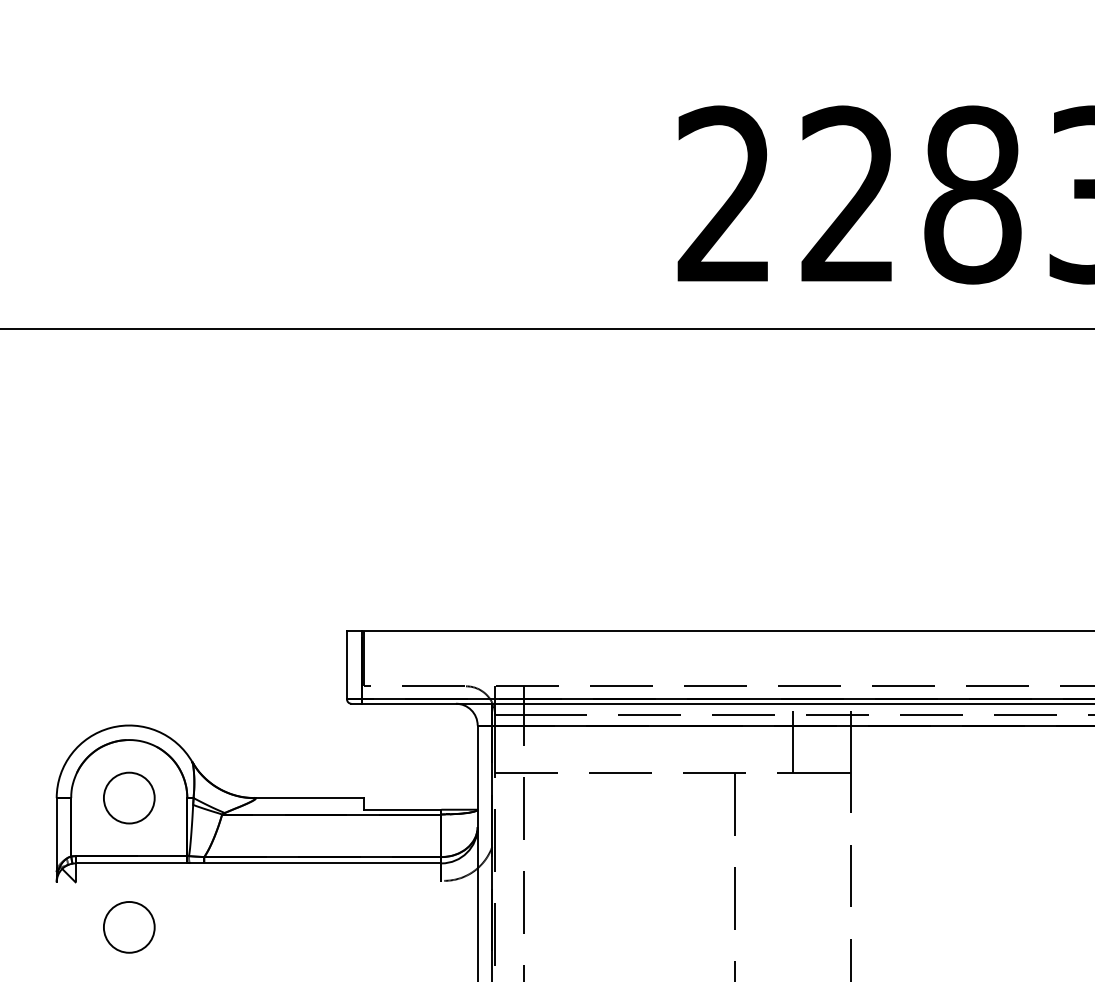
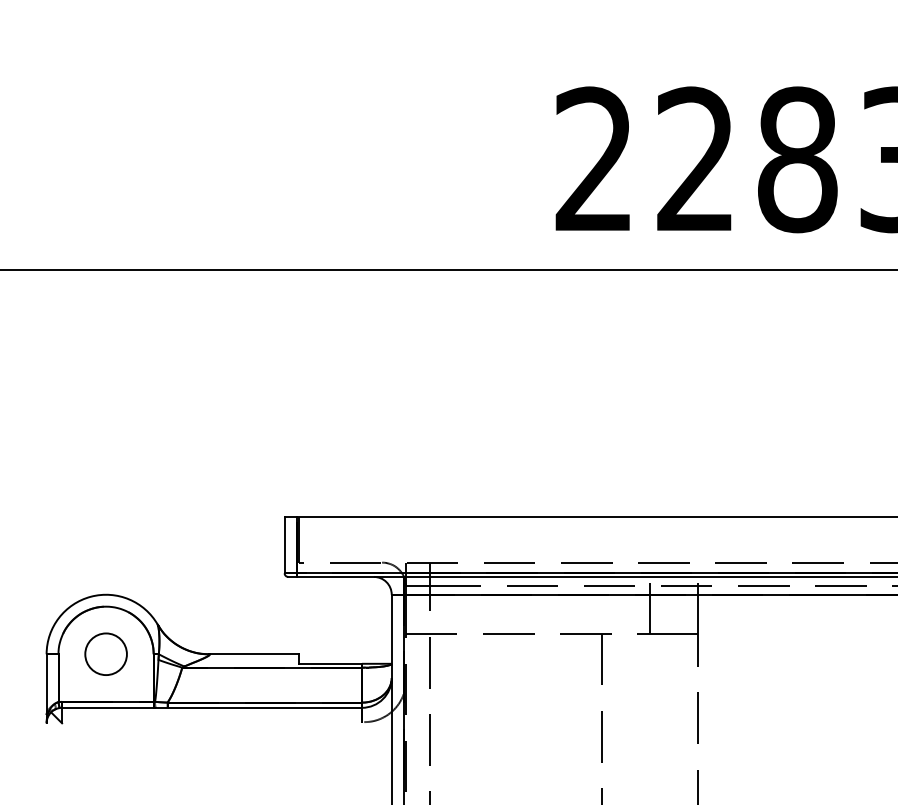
circle: (128, 926) -> (105, 759), removed

